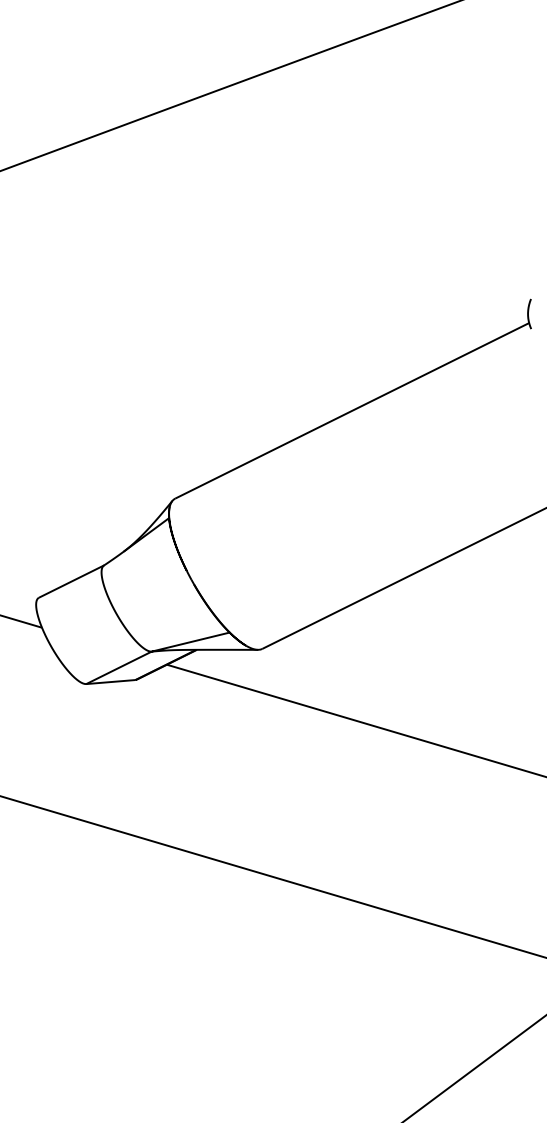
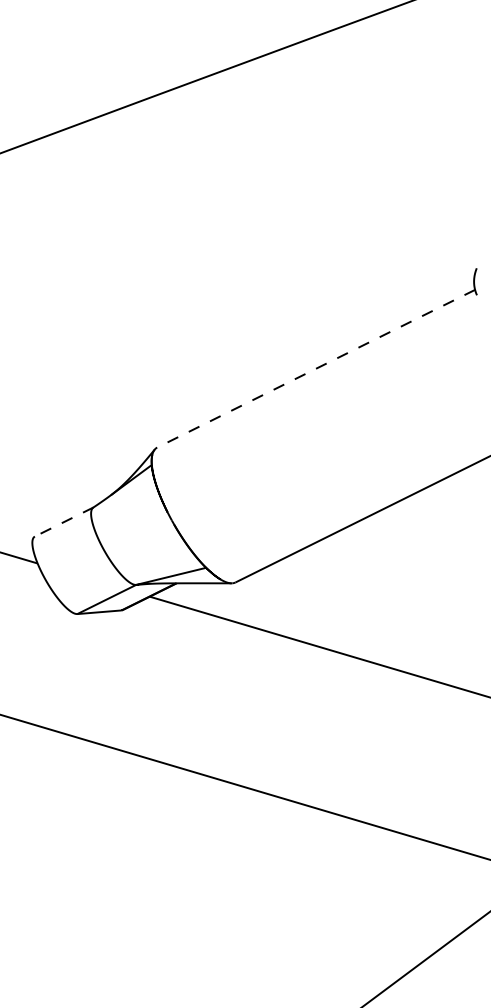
line: (351, 410) -> (315, 368), solid -> dashed
line: (71, 580) -> (64, 521), solid -> dashed

